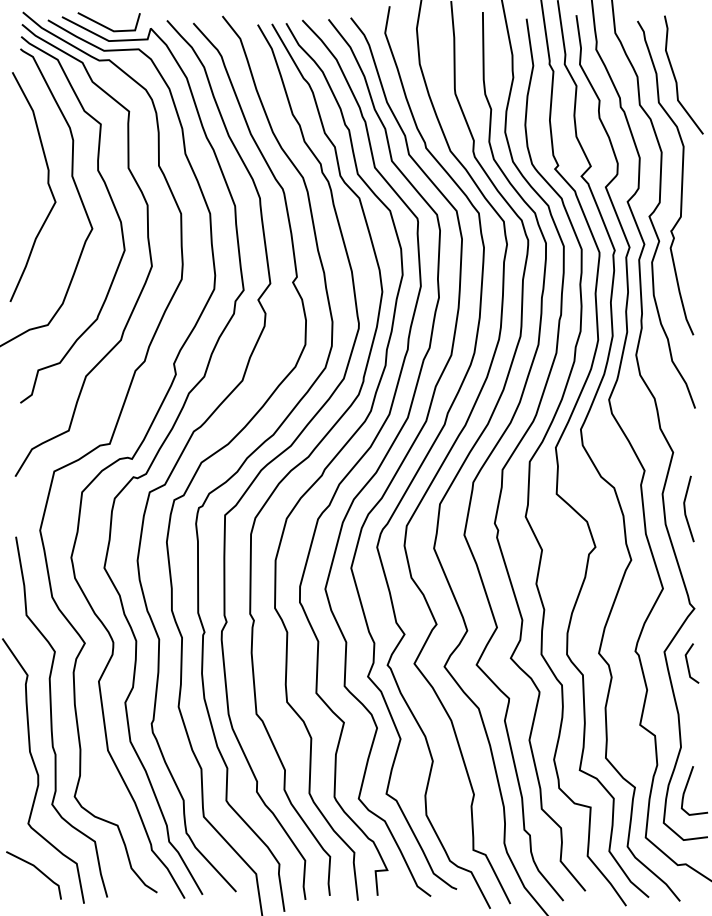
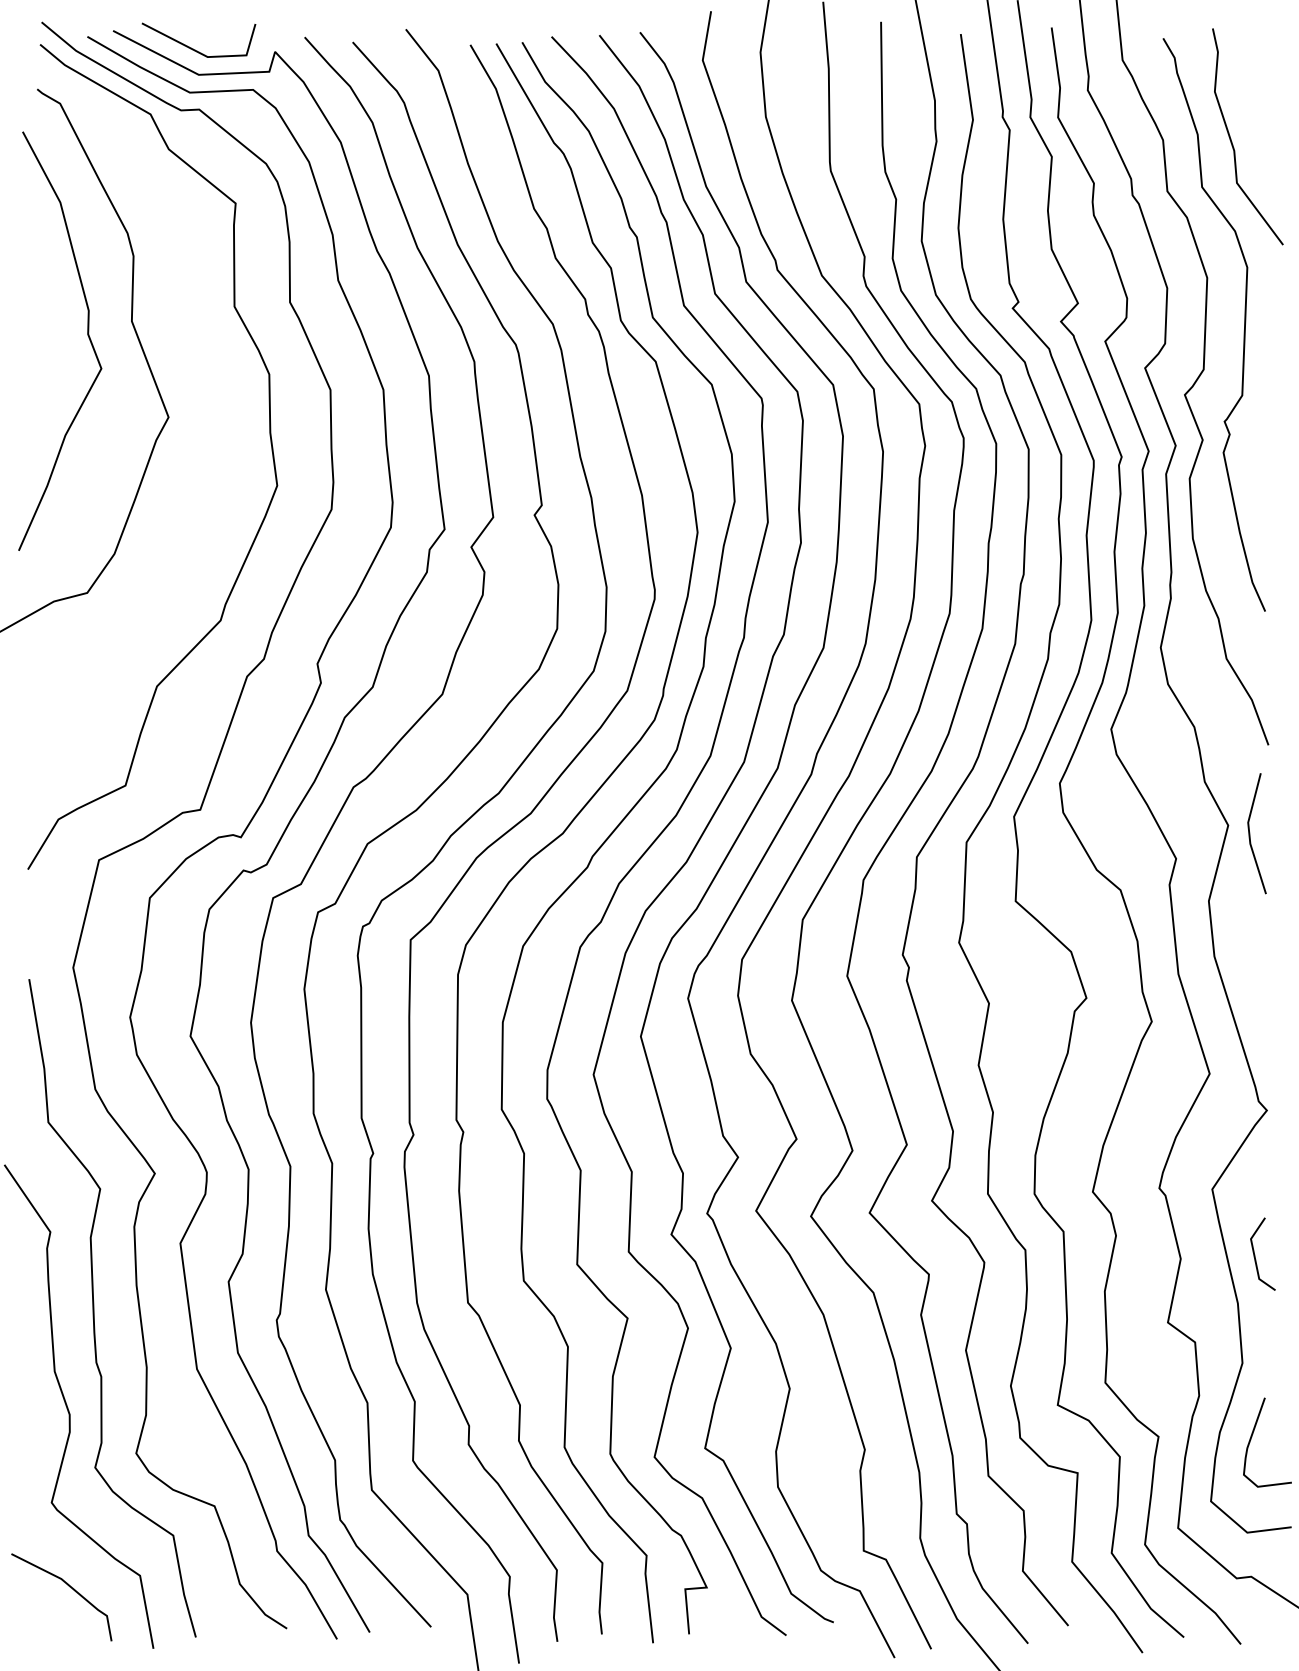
curve: (112, 204) -> (205, 372), removed
line: (685, 508) -> (1250, 832), moved
line: (688, 663) -> (1256, 1254), moved

